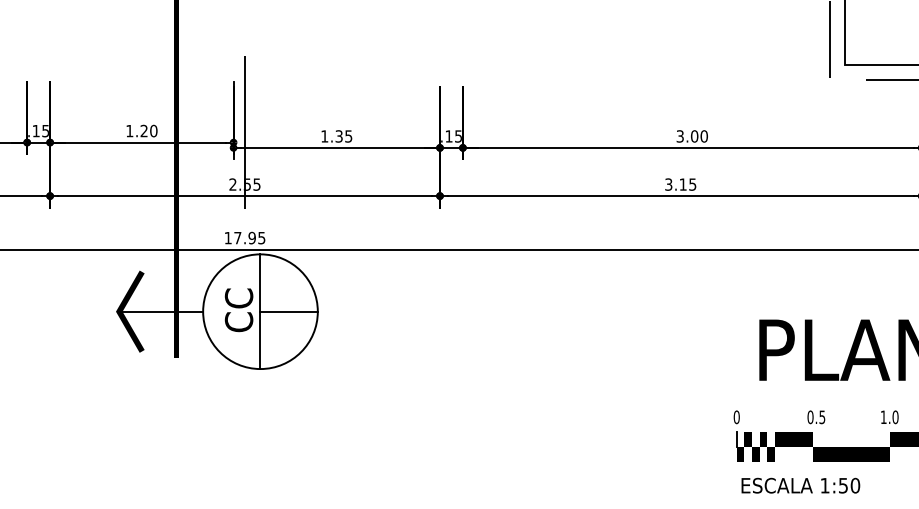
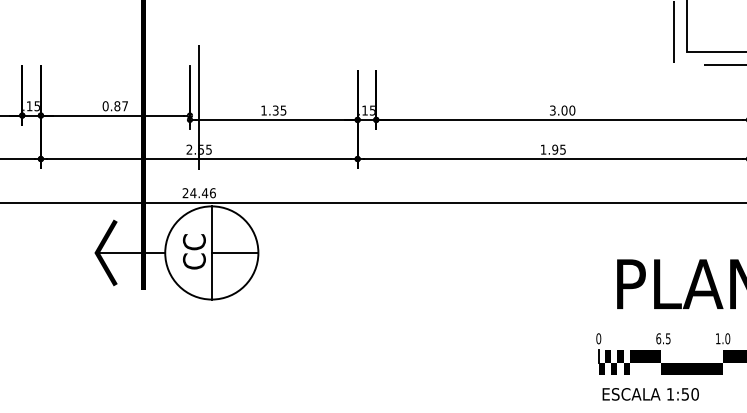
text: (141, 130) -> (115, 105), 1.20 -> 0.87
text: (675, 184) -> (548, 149), 3.15 -> 1.95
text: (244, 237) -> (198, 192), 17.95 -> 24.46
text: (810, 416) -> (658, 338), 0.5 -> 6.5

